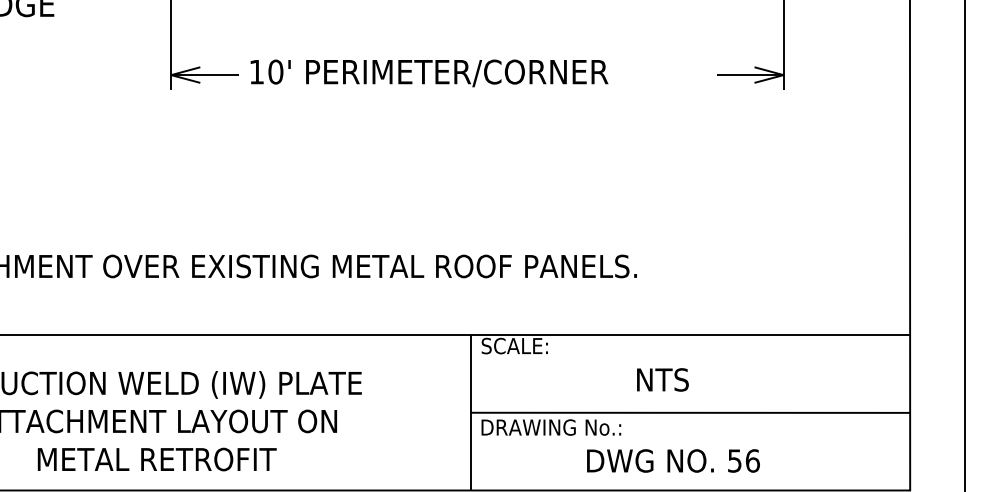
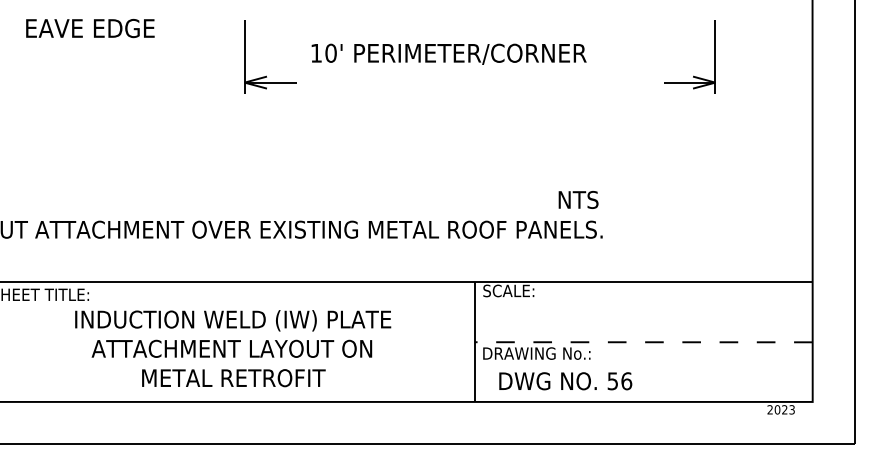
text: (428, 72) -> (448, 53), moved
text: (662, 379) -> (578, 199), moved
line: (690, 413) -> (643, 342), solid -> dashed
text: (673, 461) -> (565, 381), moved

